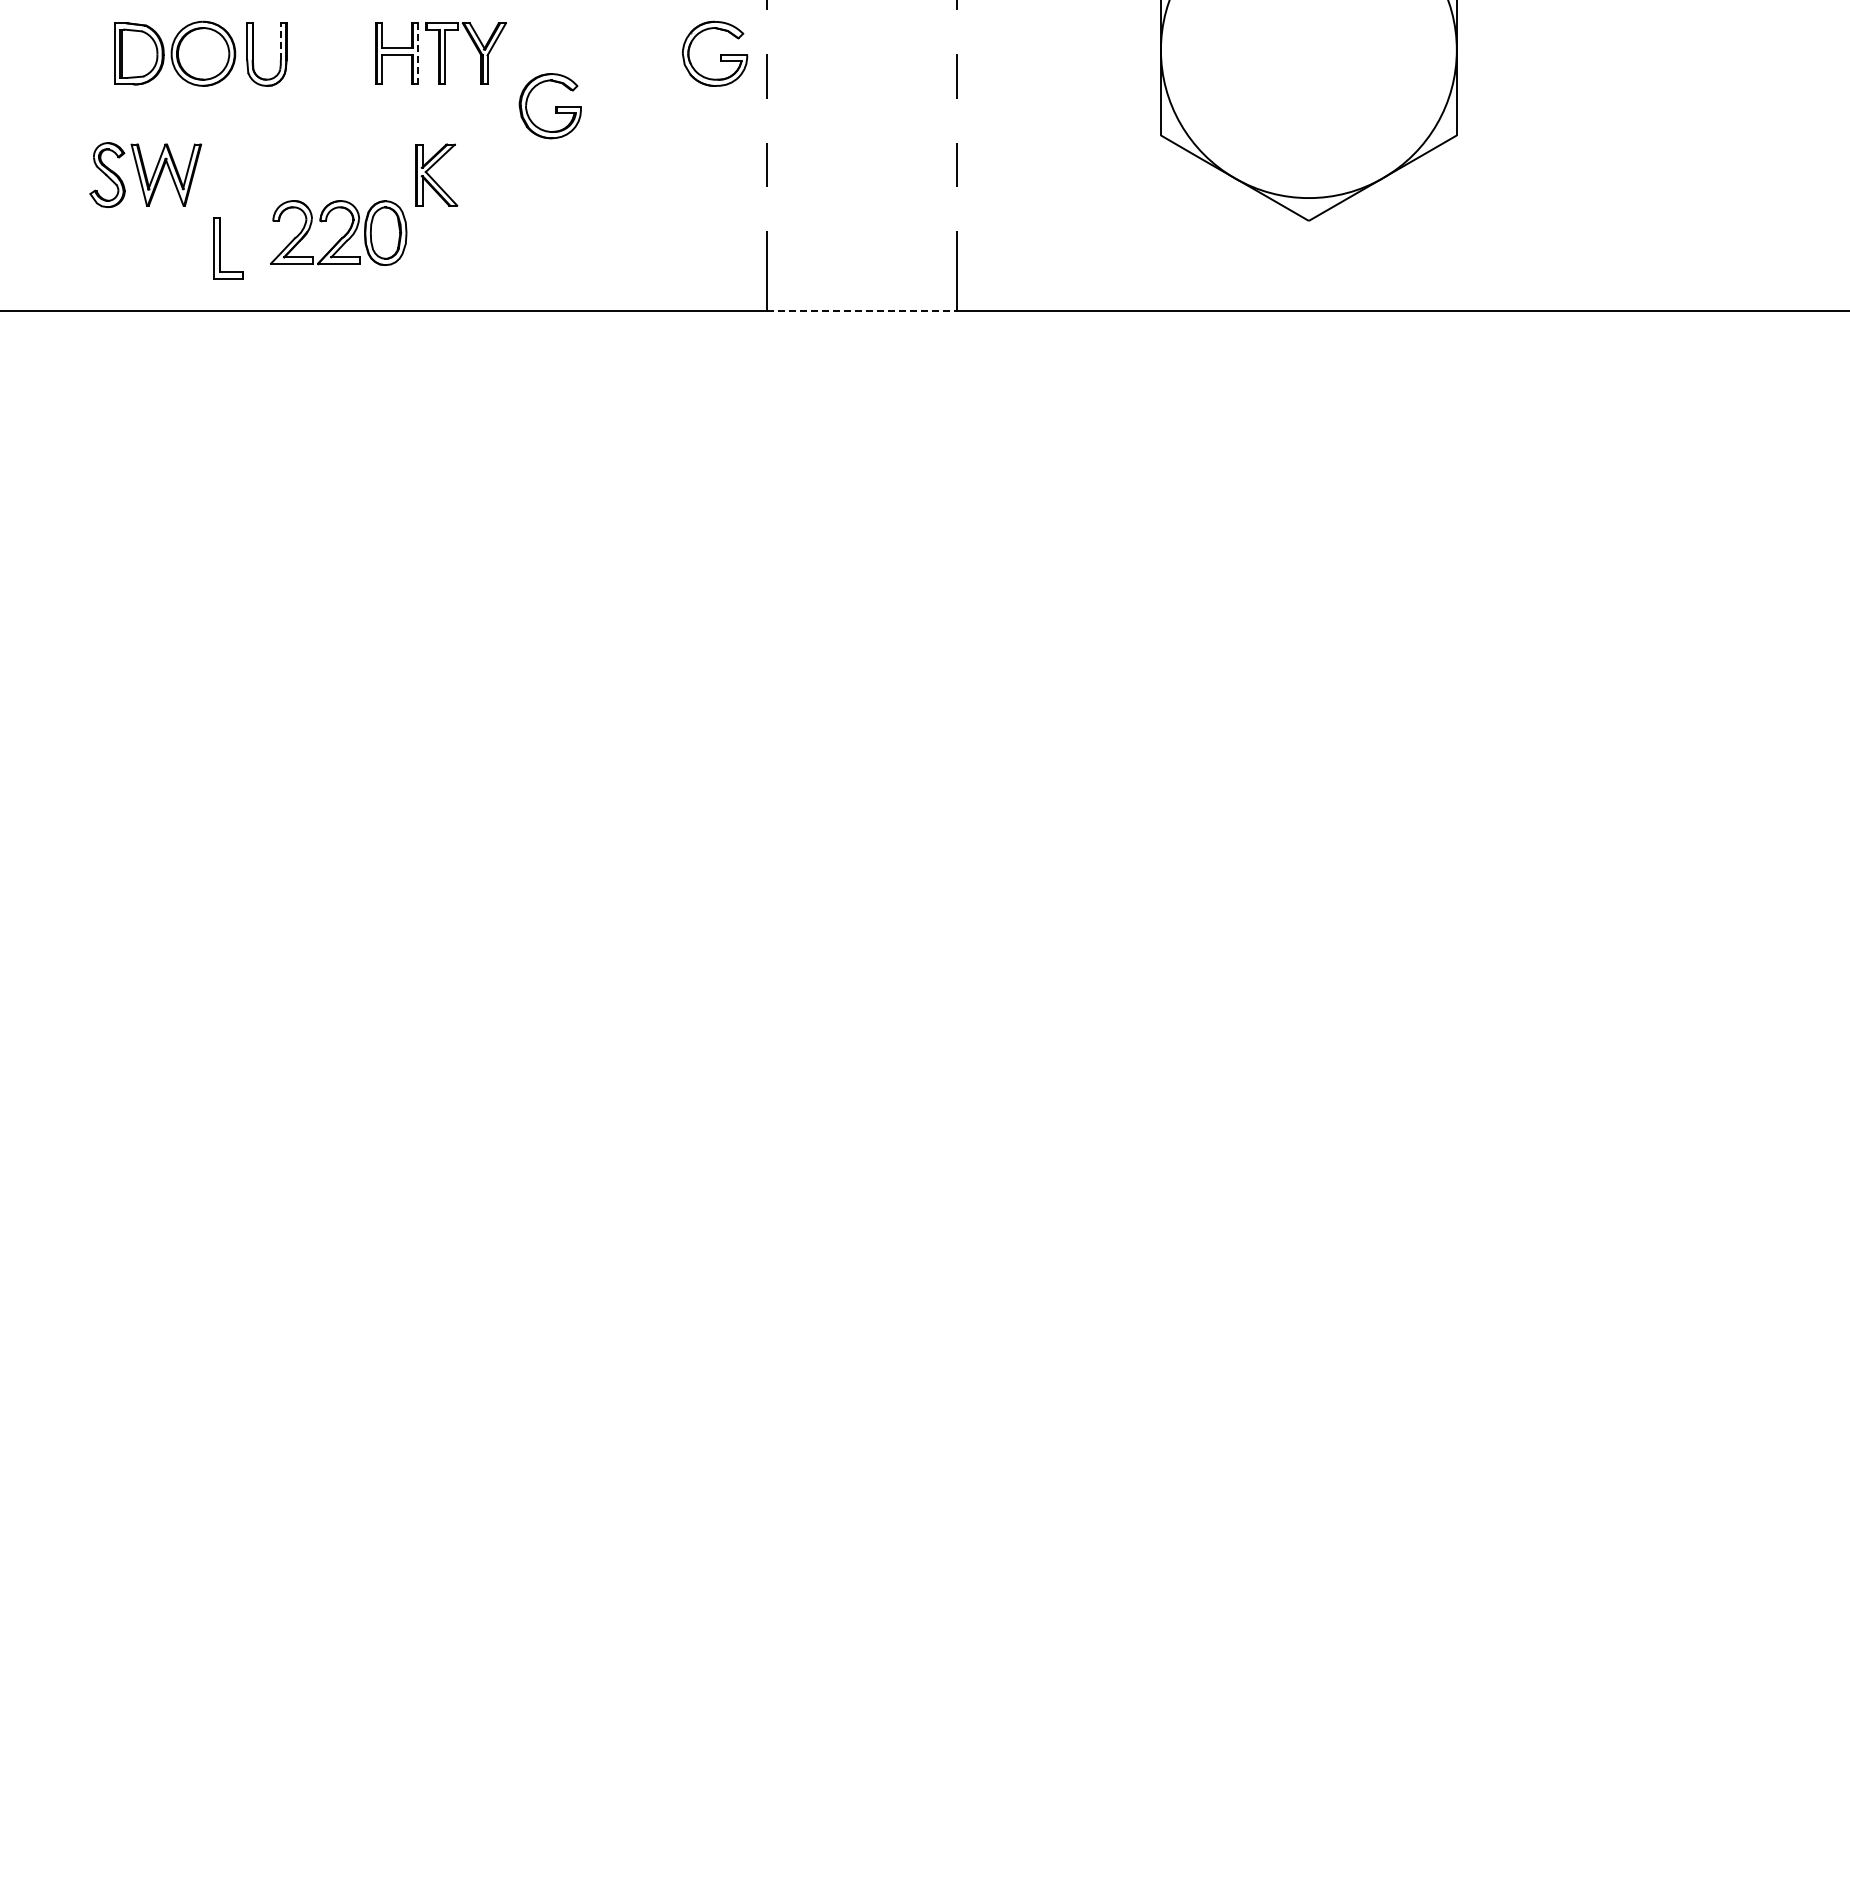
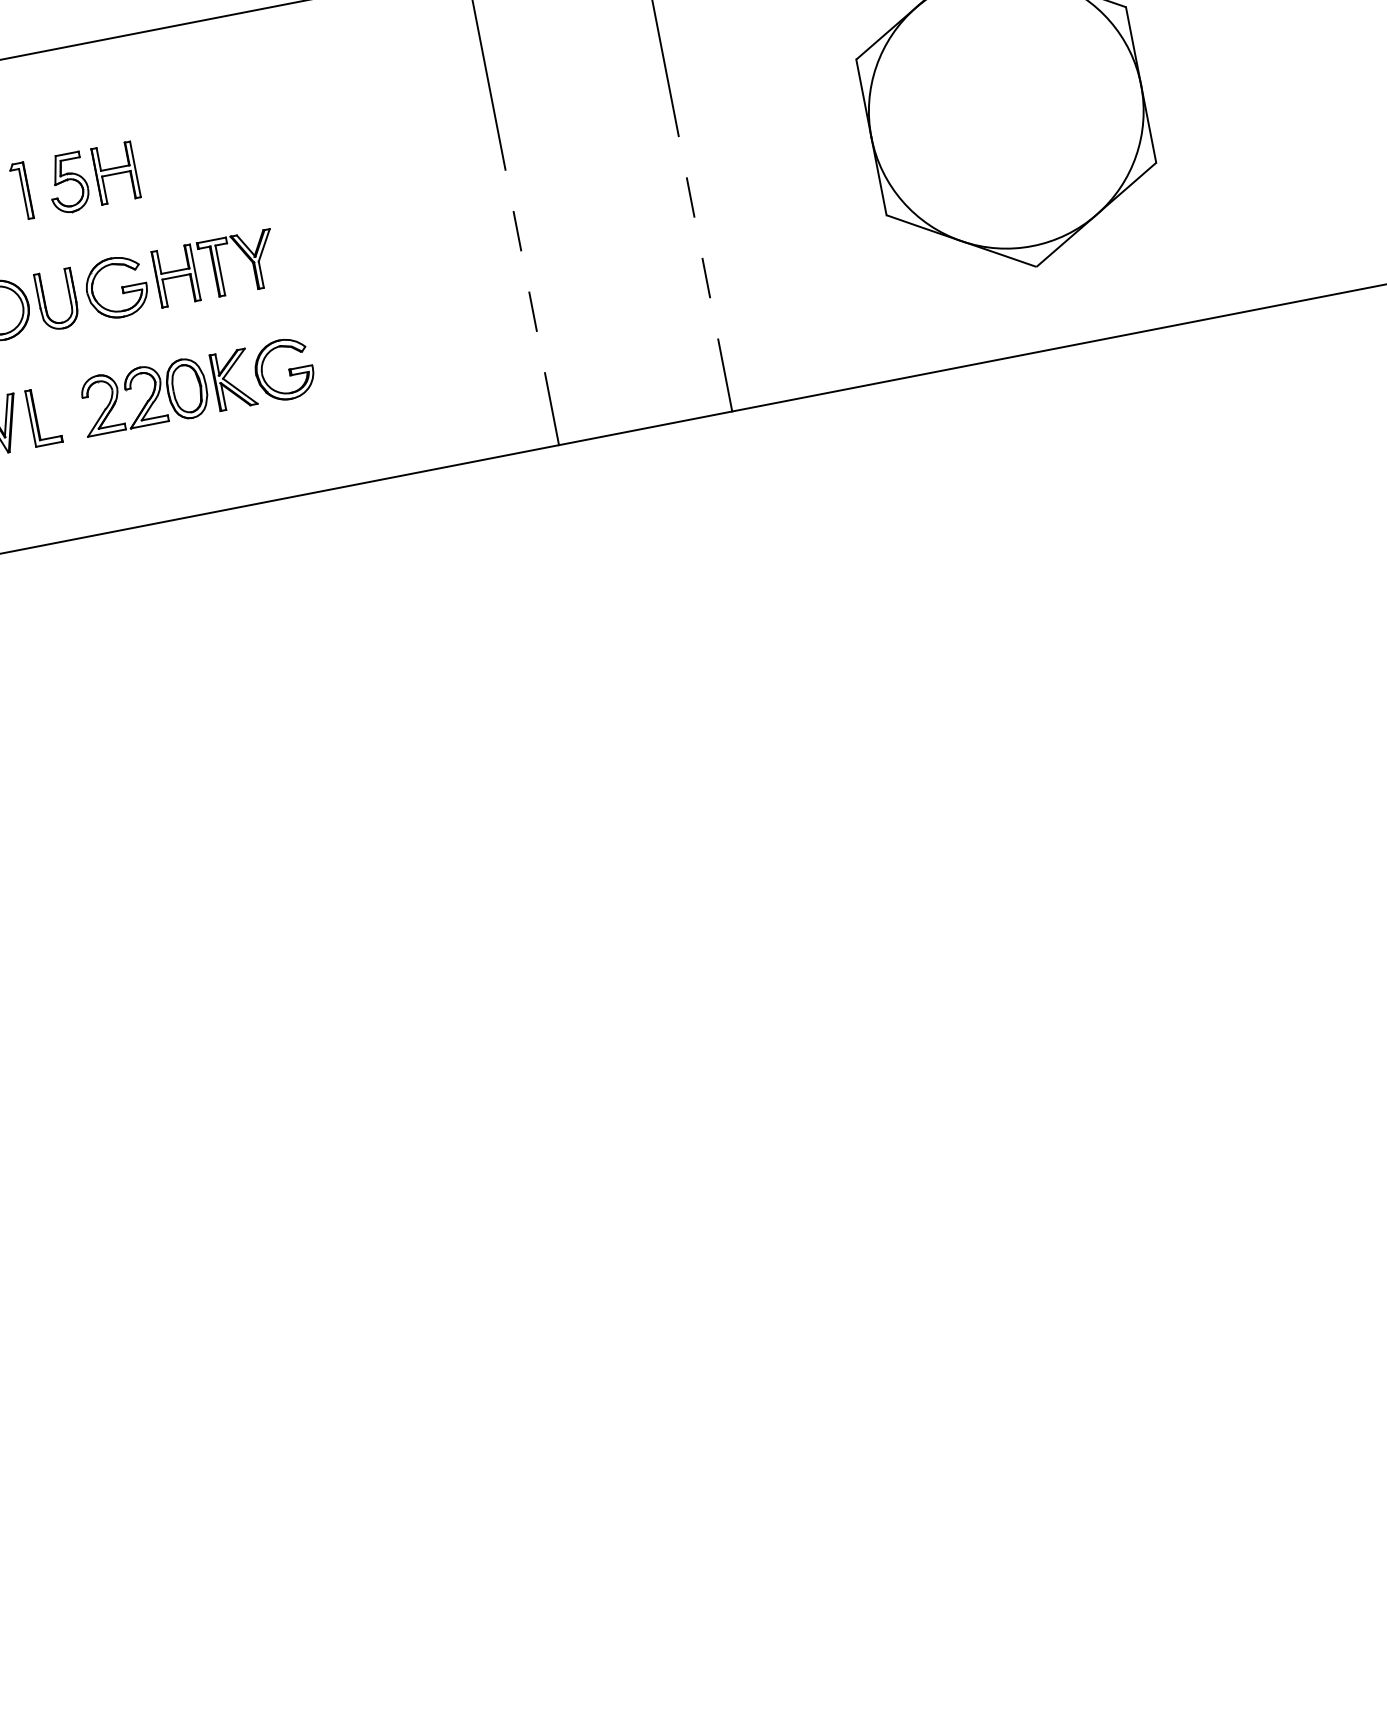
line: (280, 41) -> (67, 285), dashed -> solid
line: (418, 54) -> (195, 272), dashed -> solid
part: (720, 54) -> (121, 287), moved
part: (549, 106) -> (283, 370), moved
part: (338, 232) -> (143, 396), moved
part: (220, 248) -> (36, 418), moved
line: (862, 311) -> (645, 428), dashed -> solid

